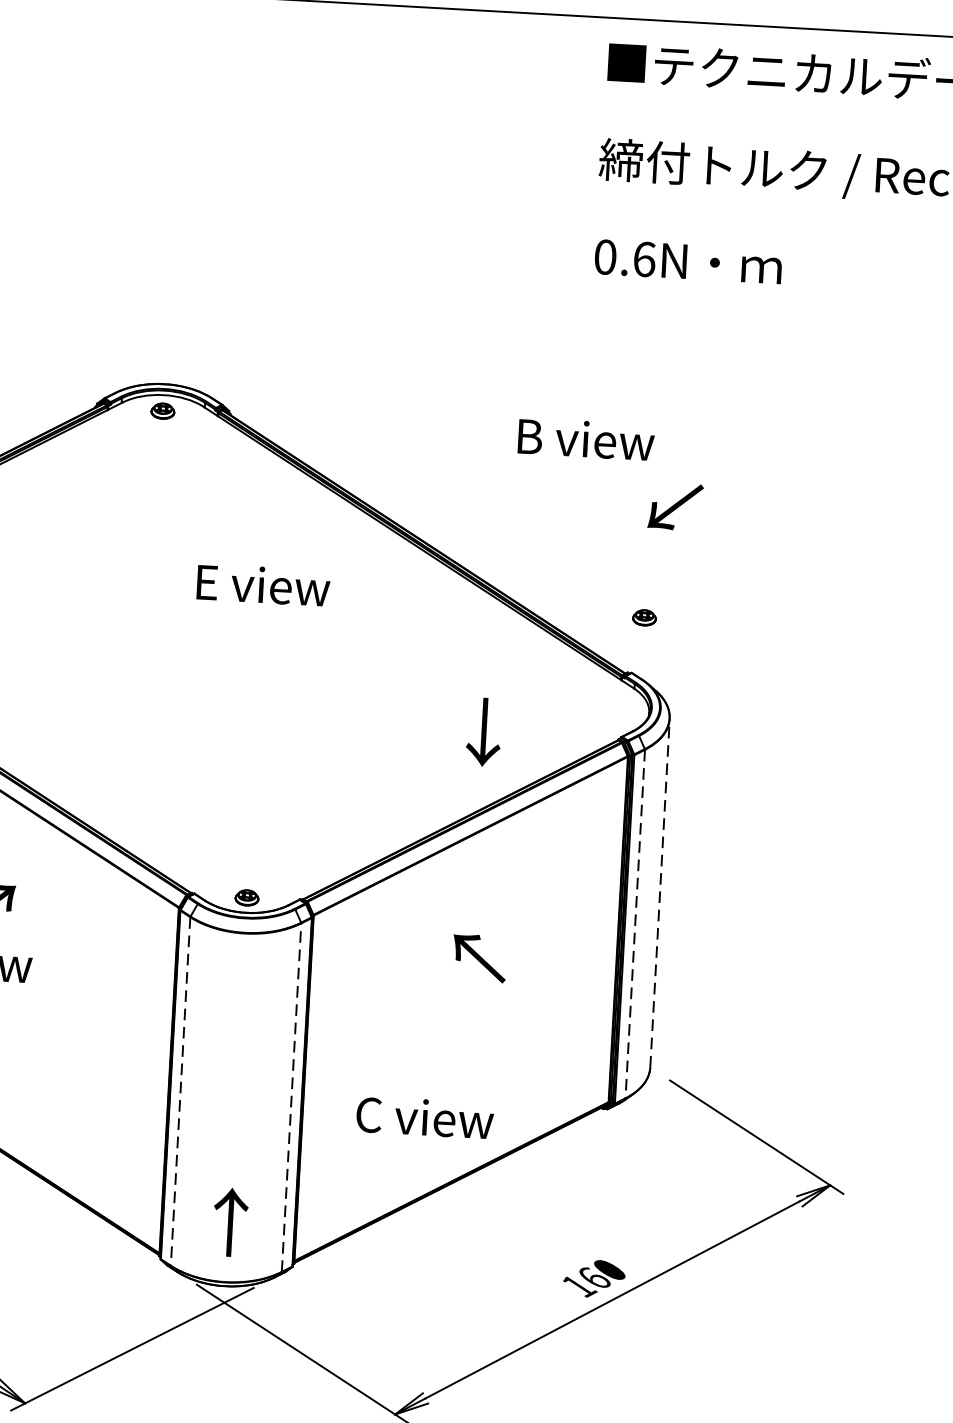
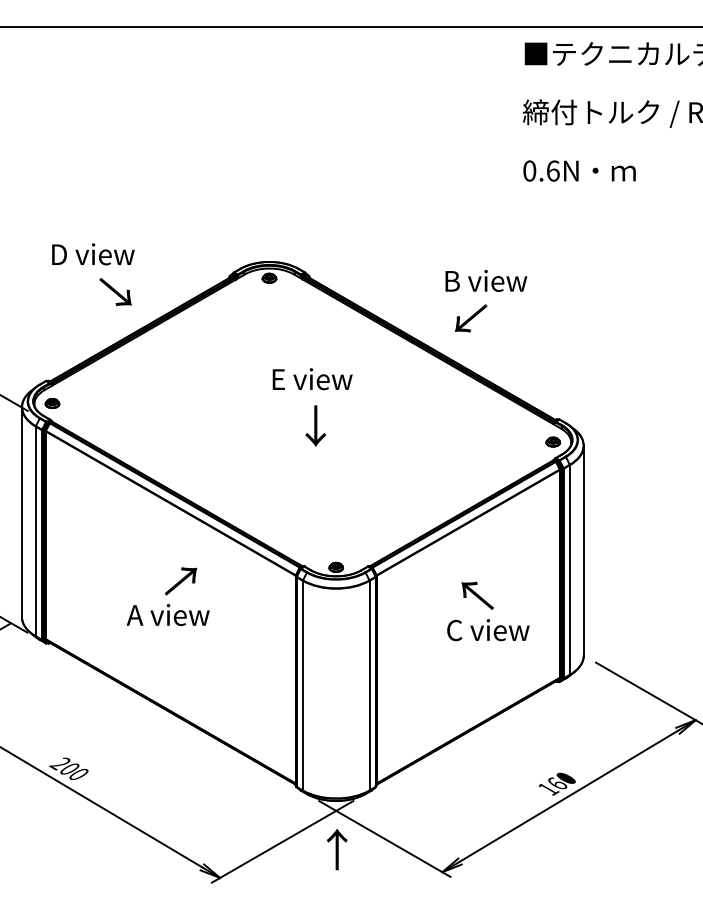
text: (586, 438) -> (486, 280), moved
text: (676, 507) -> (471, 318), moved
text: (263, 585) -> (312, 379), moved
part: (643, 616) -> (552, 441), moved
text: (483, 731) -> (315, 425), moved
line: (659, 892) -> (583, 550), dashed -> solid
line: (634, 924) -> (569, 570), dashed -> solid
line: (180, 1091) -> (302, 685), dashed -> solid
line: (291, 1097) -> (369, 685), dashed -> solid
text: (425, 1118) -> (488, 630), moved
text: (231, 1222) -> (337, 849), moved

